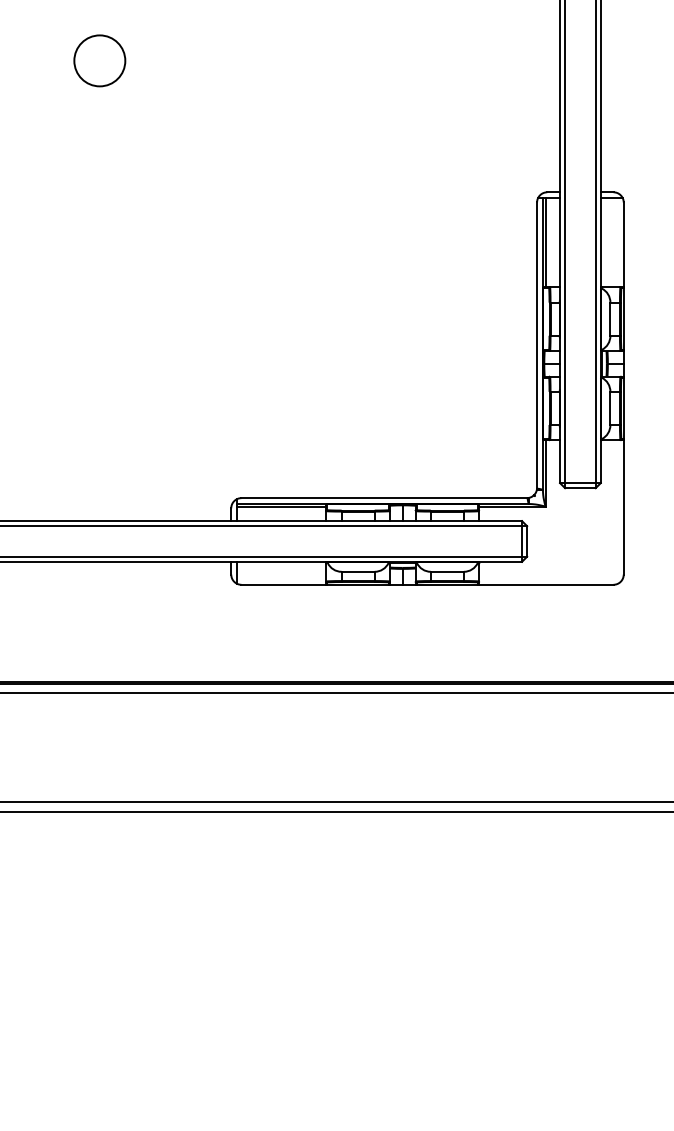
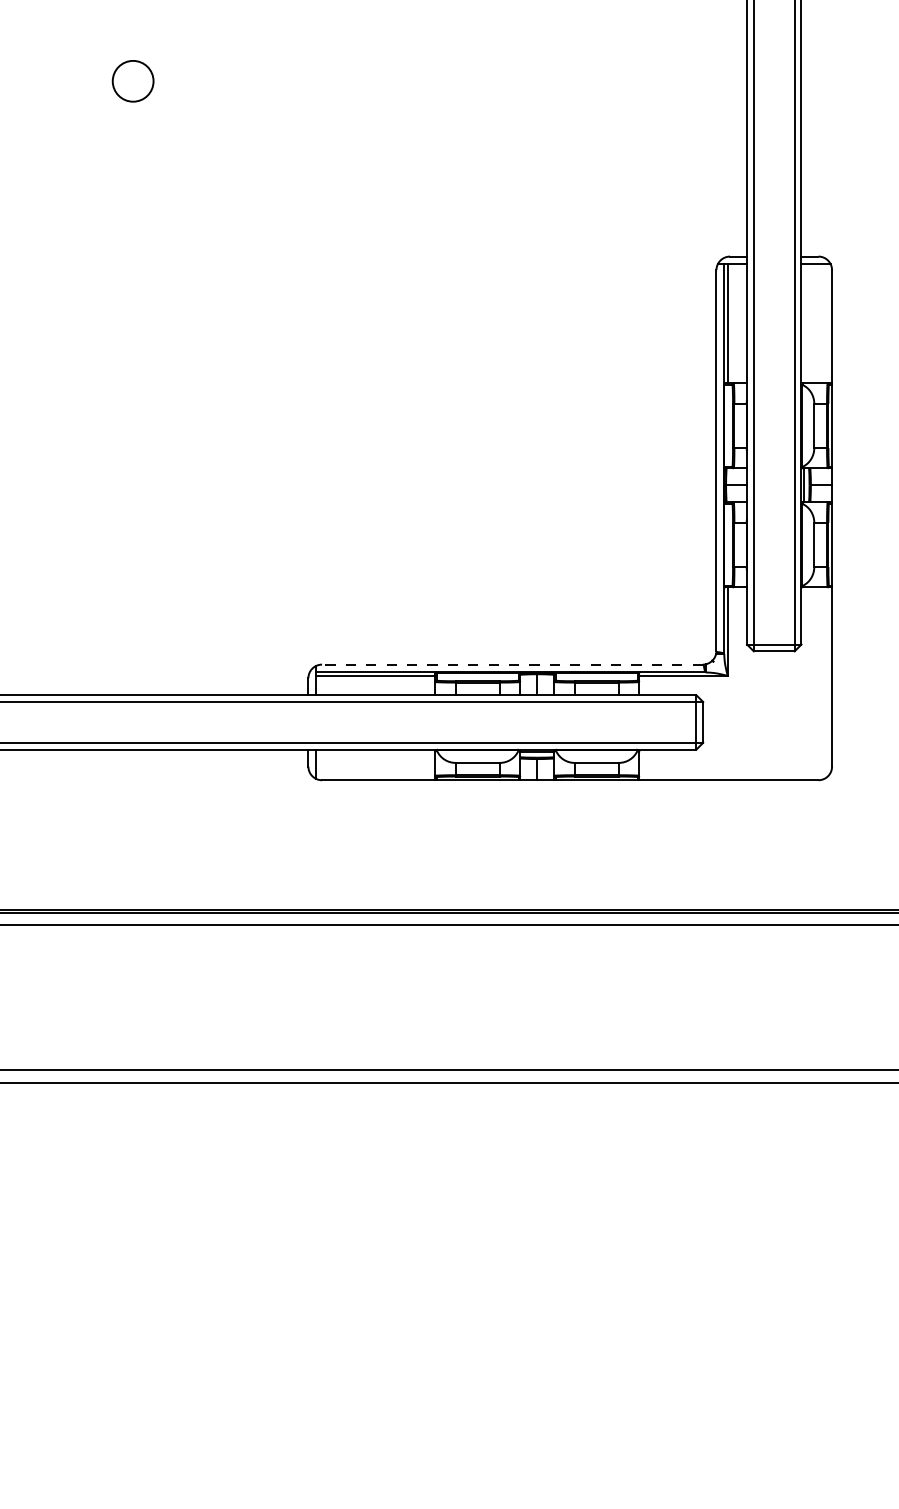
circle: (99, 60) -> (132, 80), size x0.6
line: (384, 498) -> (512, 665), solid -> dashed

